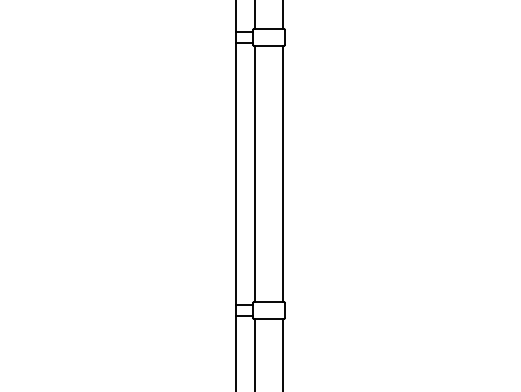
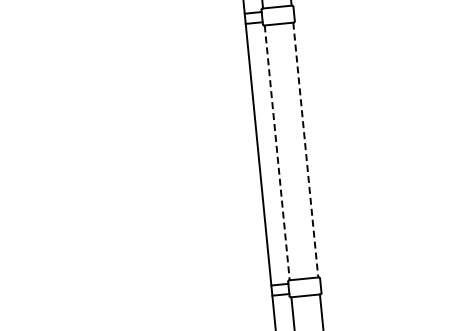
line: (254, 174) -> (277, 153), solid -> dashed
line: (283, 174) -> (305, 150), solid -> dashed

